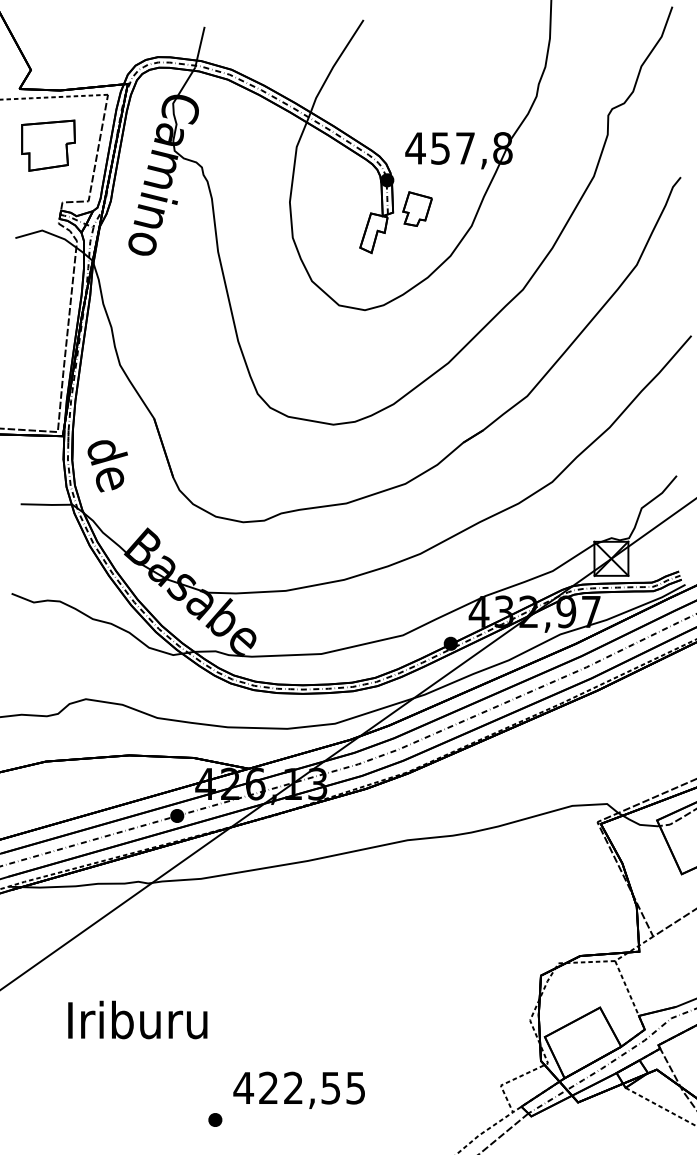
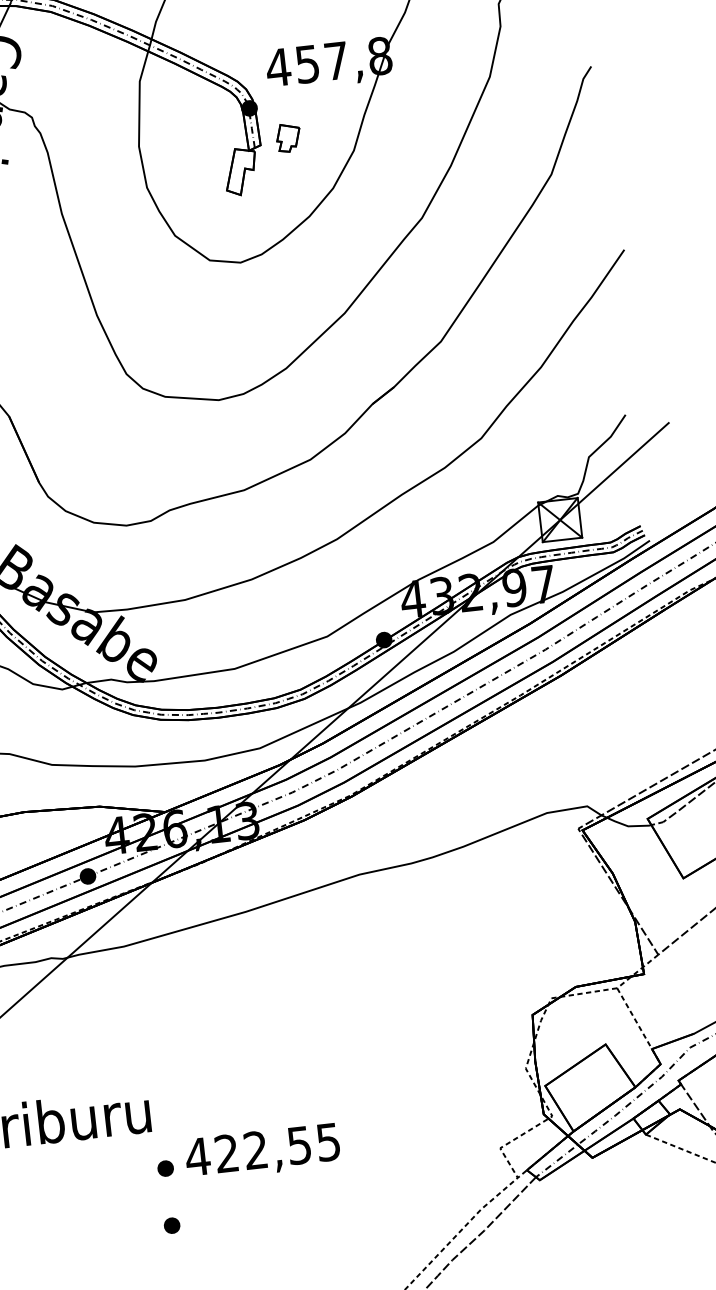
part: (417, 208) -> (288, 137), size x0.7
part: (215, 1070) -> (165, 1167), added
text: (298, 1089) -> (261, 1151), moved

